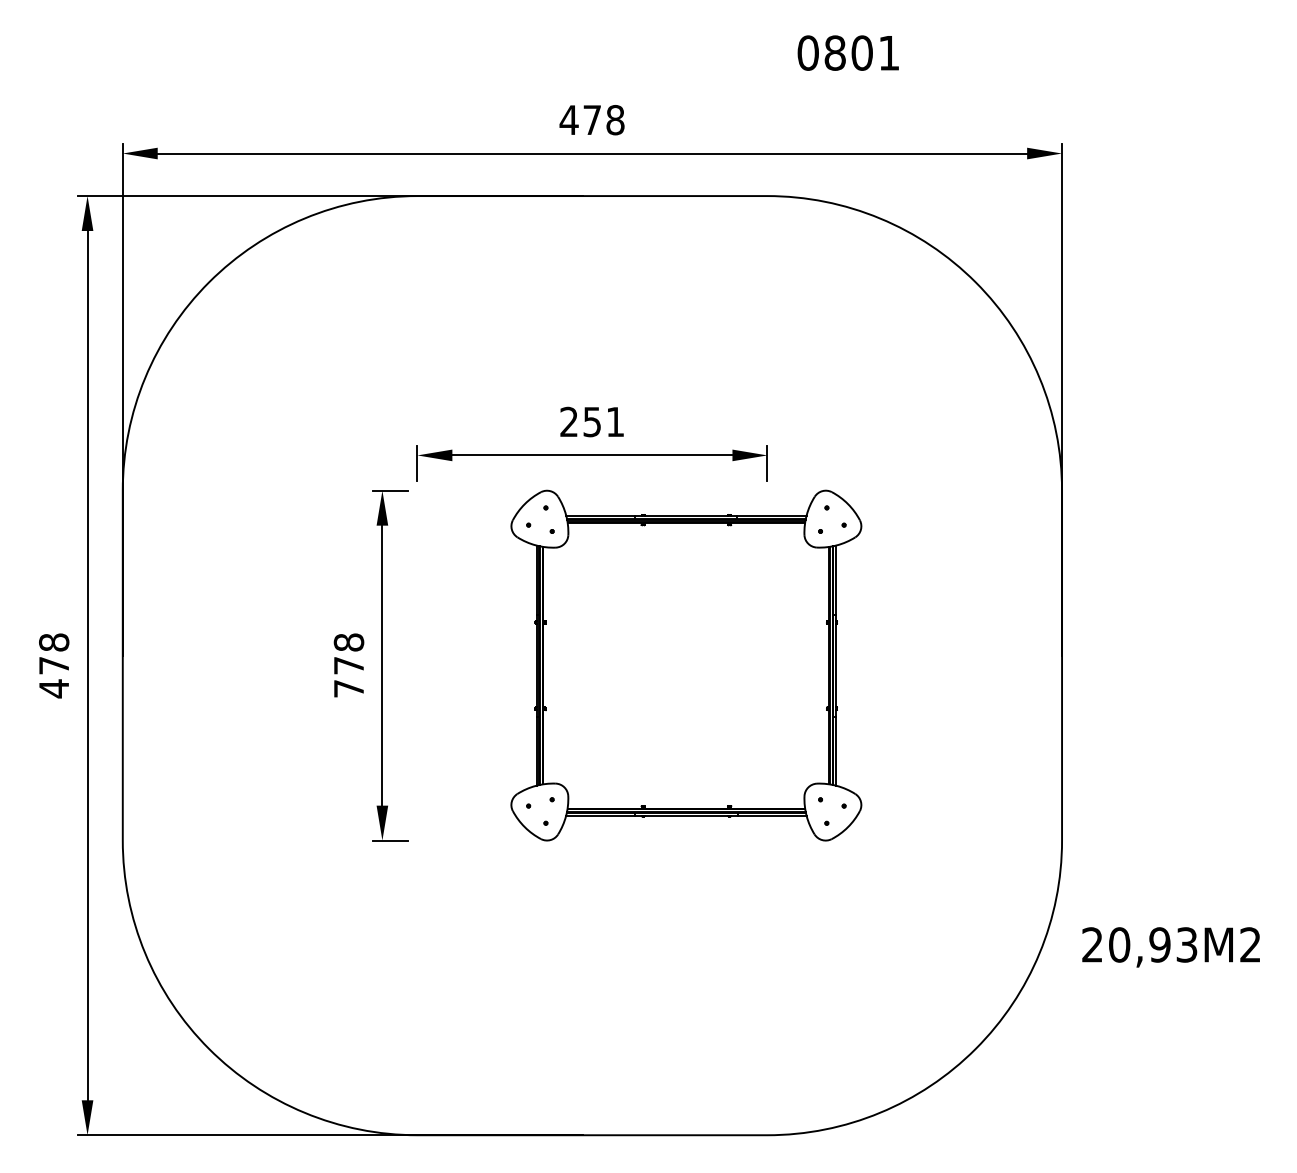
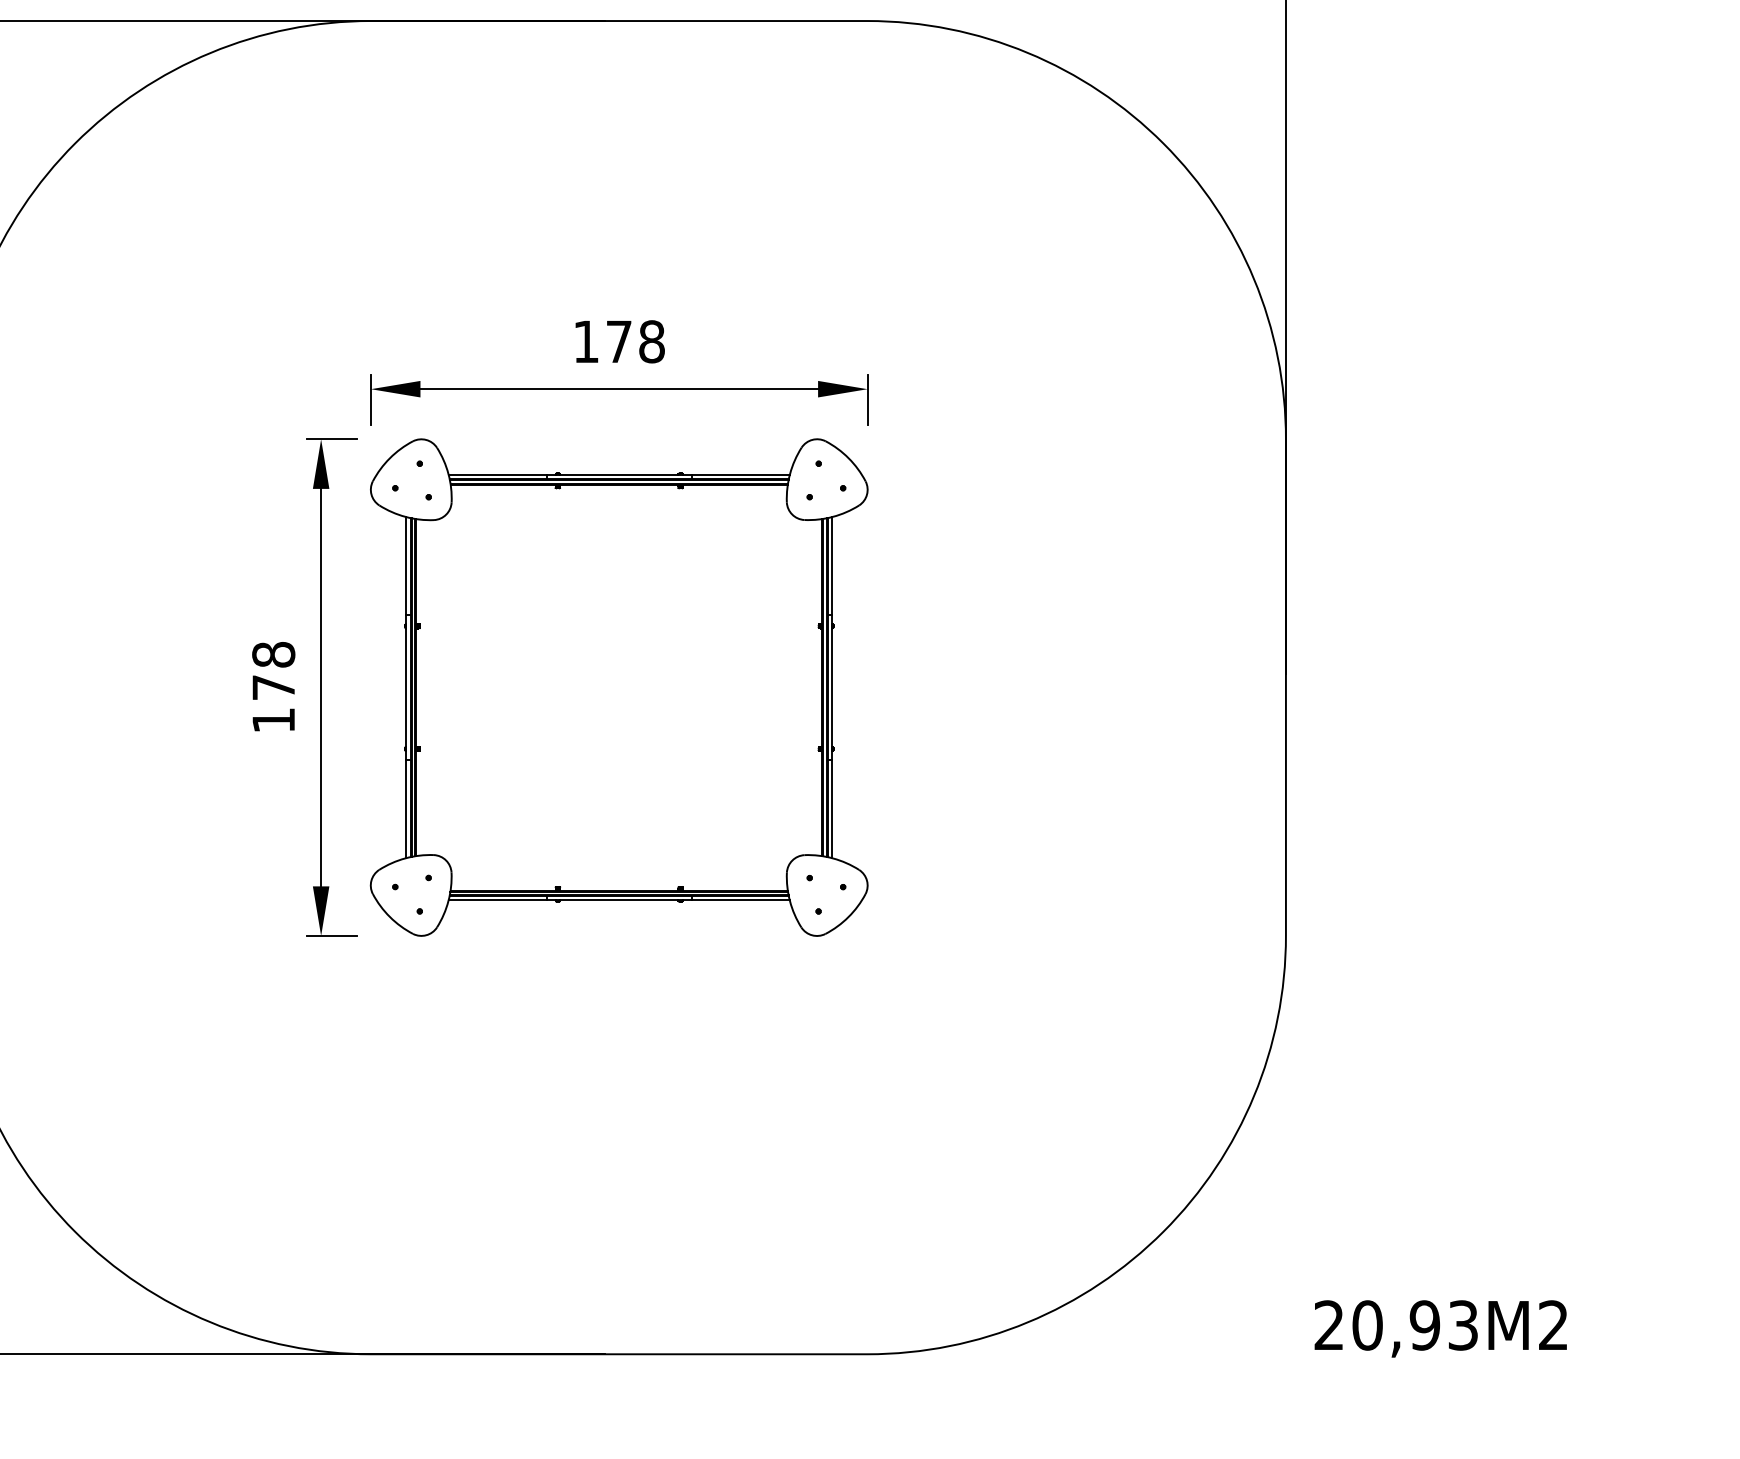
text: (592, 421) -> (619, 341), 251 -> 178
part: (686, 665) -> (619, 687), moved
text: (348, 688) -> (273, 720), 778 -> 178
text: (1170, 947) -> (1439, 1329), moved

